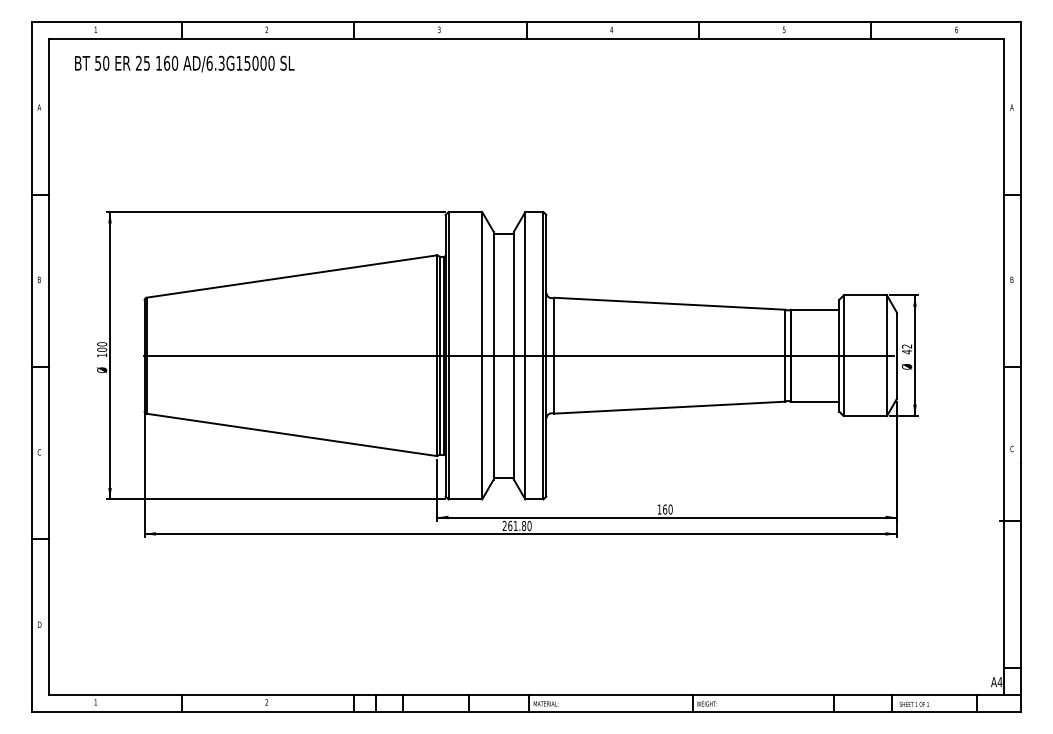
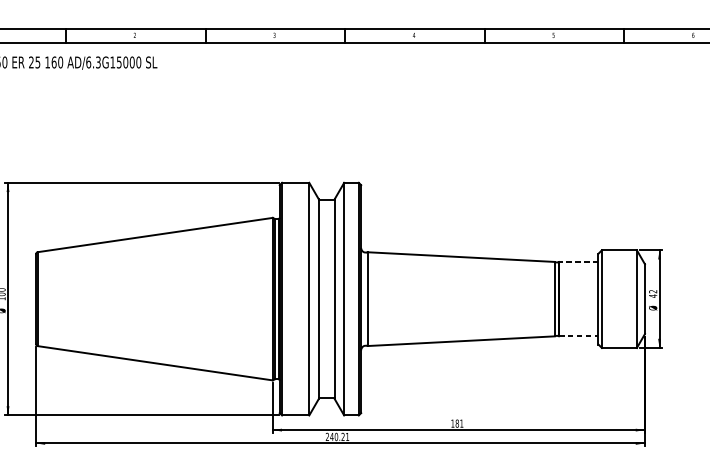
line: (814, 309) -> (578, 261), solid -> dashed
line: (518, 355) -> (338, 298), removed
line: (815, 401) -> (579, 336), solid -> dashed
text: (667, 509) -> (459, 423), 160 -> 181
text: (519, 525) -> (339, 436), 261.80 -> 240.21

